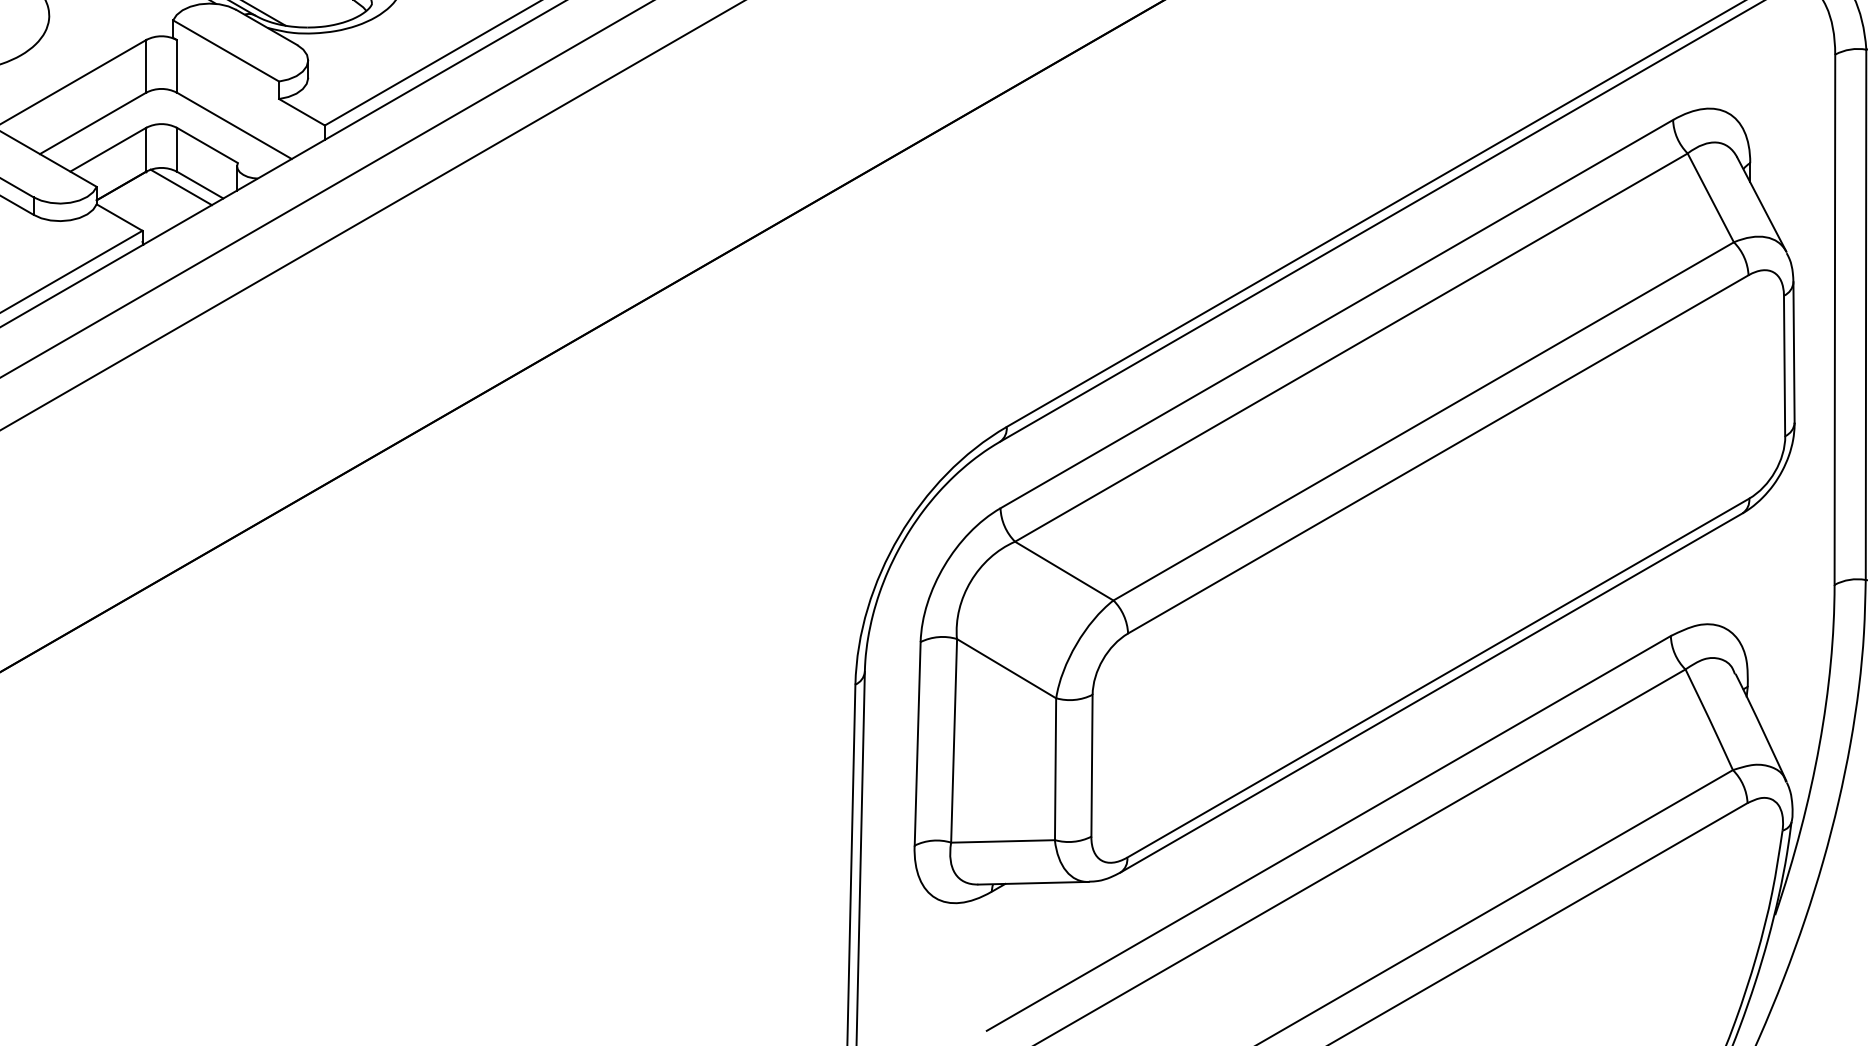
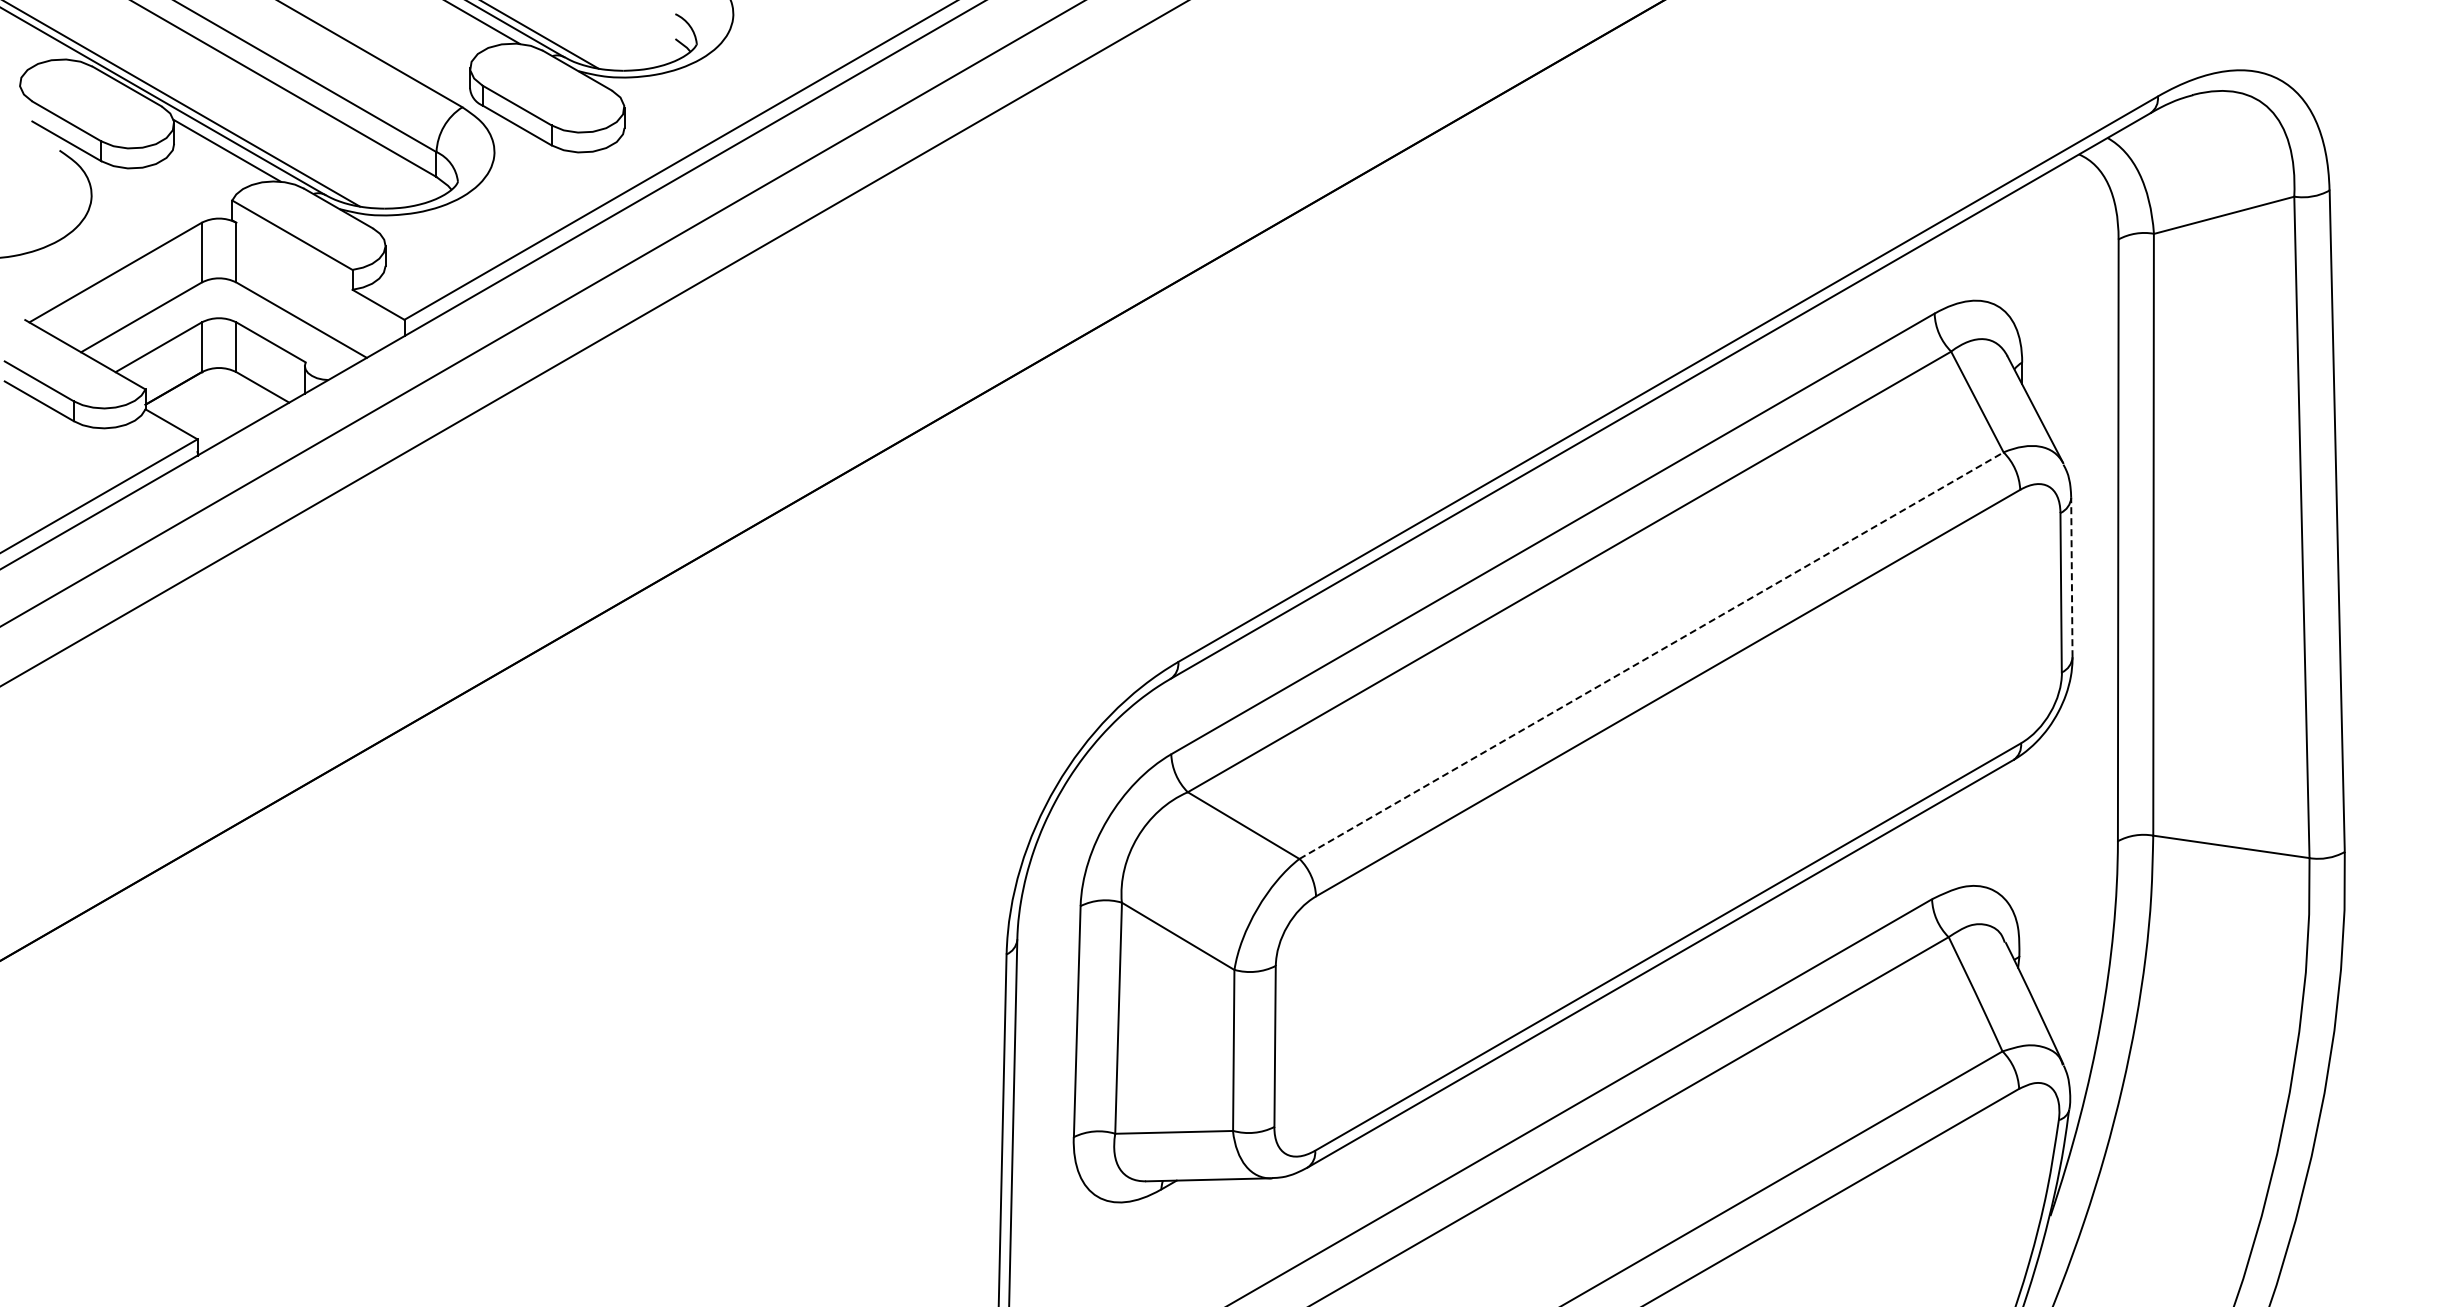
line: (181, 186) -> (241, 389), removed
line: (1793, 352) -> (2071, 577), solid -> dashed
line: (1423, 421) -> (1651, 655), solid -> dashed

